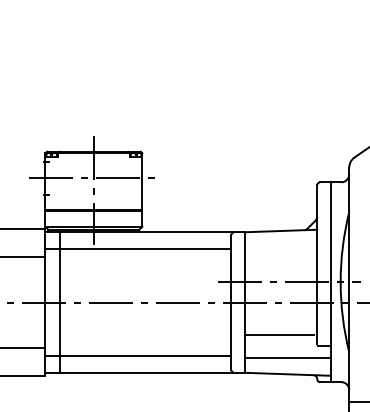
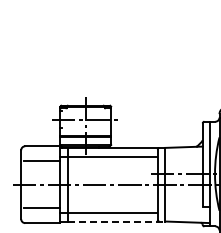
line: (280, 334) -> (183, 201), removed
line: (288, 357) -> (187, 213), removed
line: (152, 372) -> (116, 221), solid -> dashed

